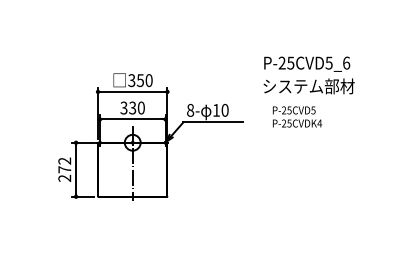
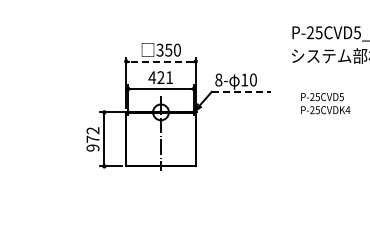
line: (132, 91) -> (160, 61), solid -> dashed
text: (132, 107) -> (160, 77), 330 -> 421
text: (297, 116) -> (325, 103), moved
line: (213, 122) -> (241, 92), solid -> dashed
text: (65, 177) -> (93, 147), 272 -> 972

